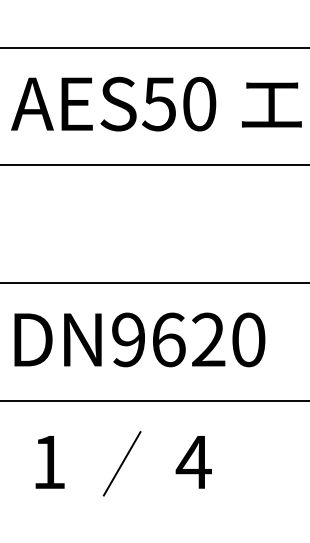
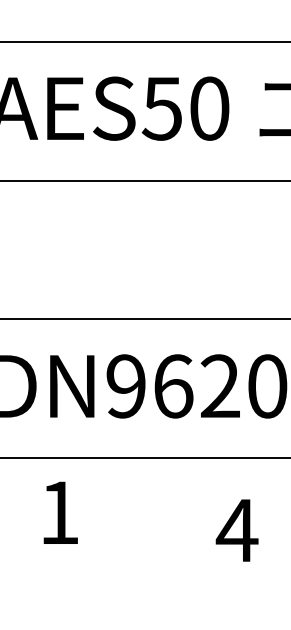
text: (49, 462) -> (60, 513), moved
text: (193, 462) -> (236, 530), moved
line: (121, 463) -> (117, 531), removed

